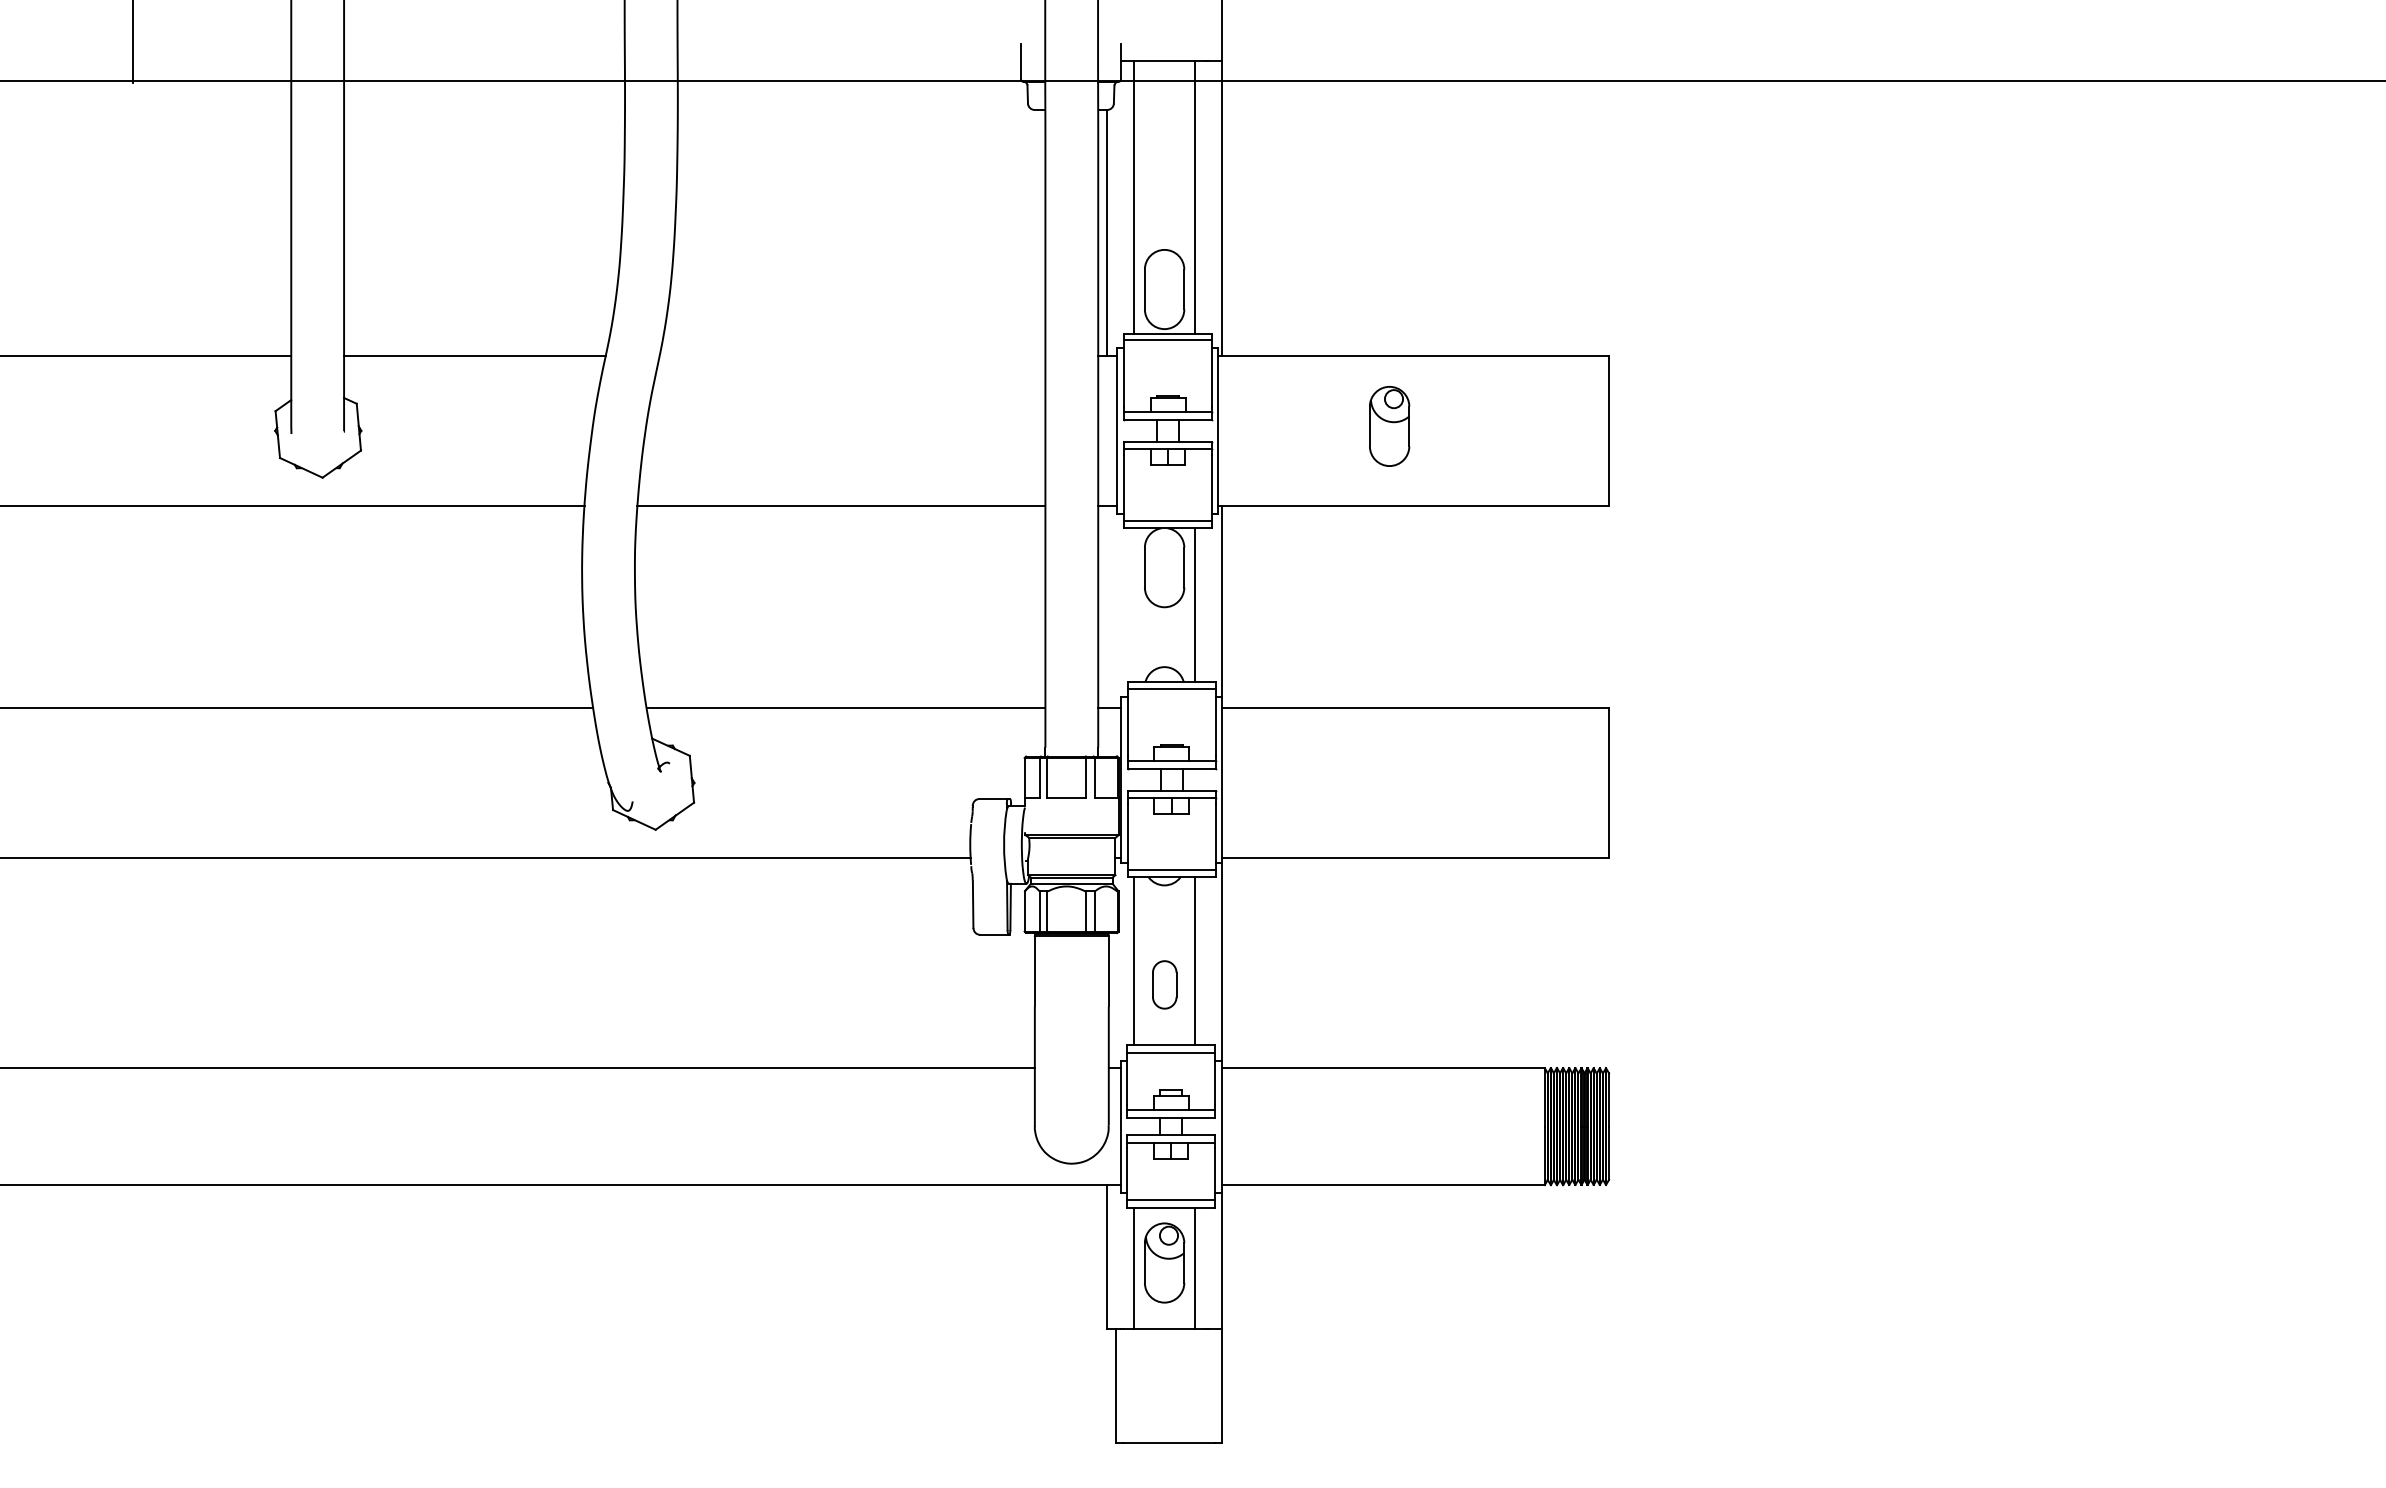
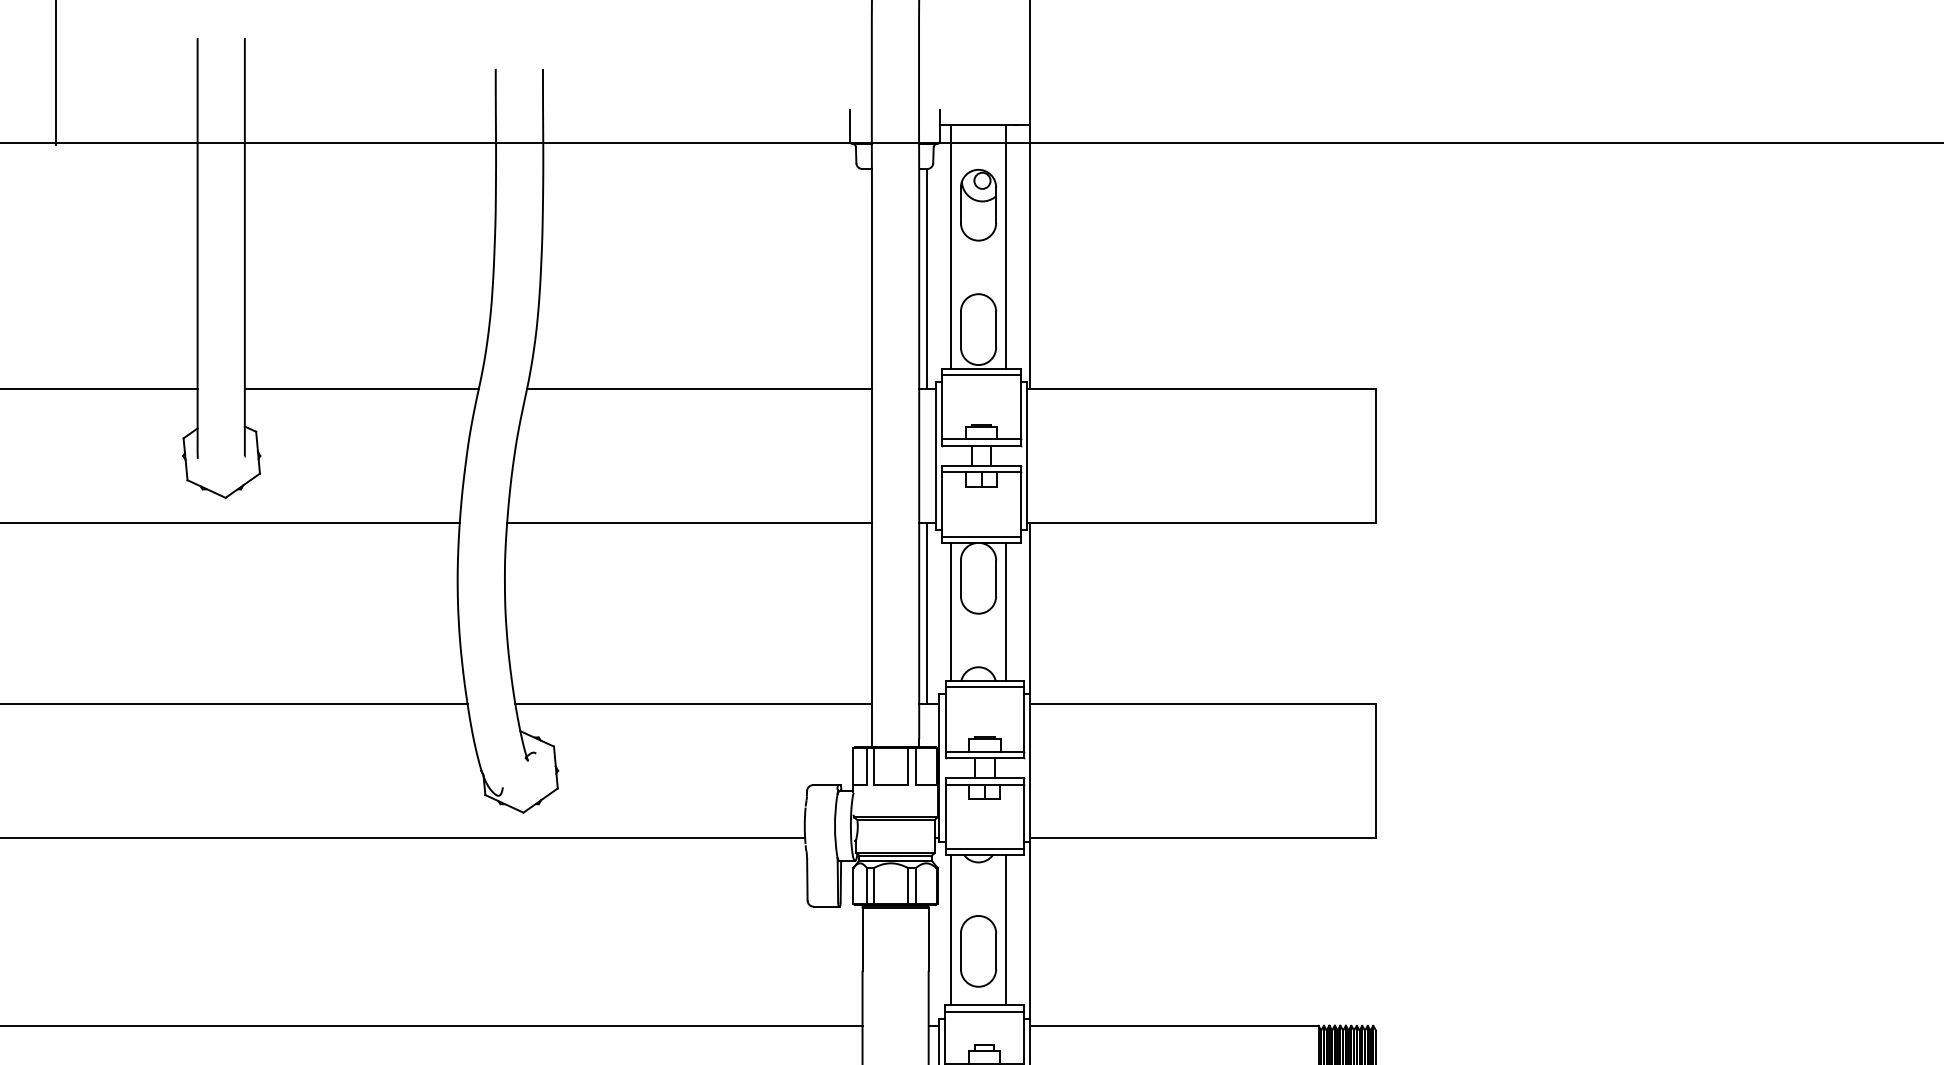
line: (852, 356) -> (699, 389), added
part: (1389, 426) -> (978, 205), moved
line: (1133, 605) -> (950, 612), added
line: (1107, 606) -> (927, 613), added
part: (1164, 984) -> (978, 951), size x1.67

